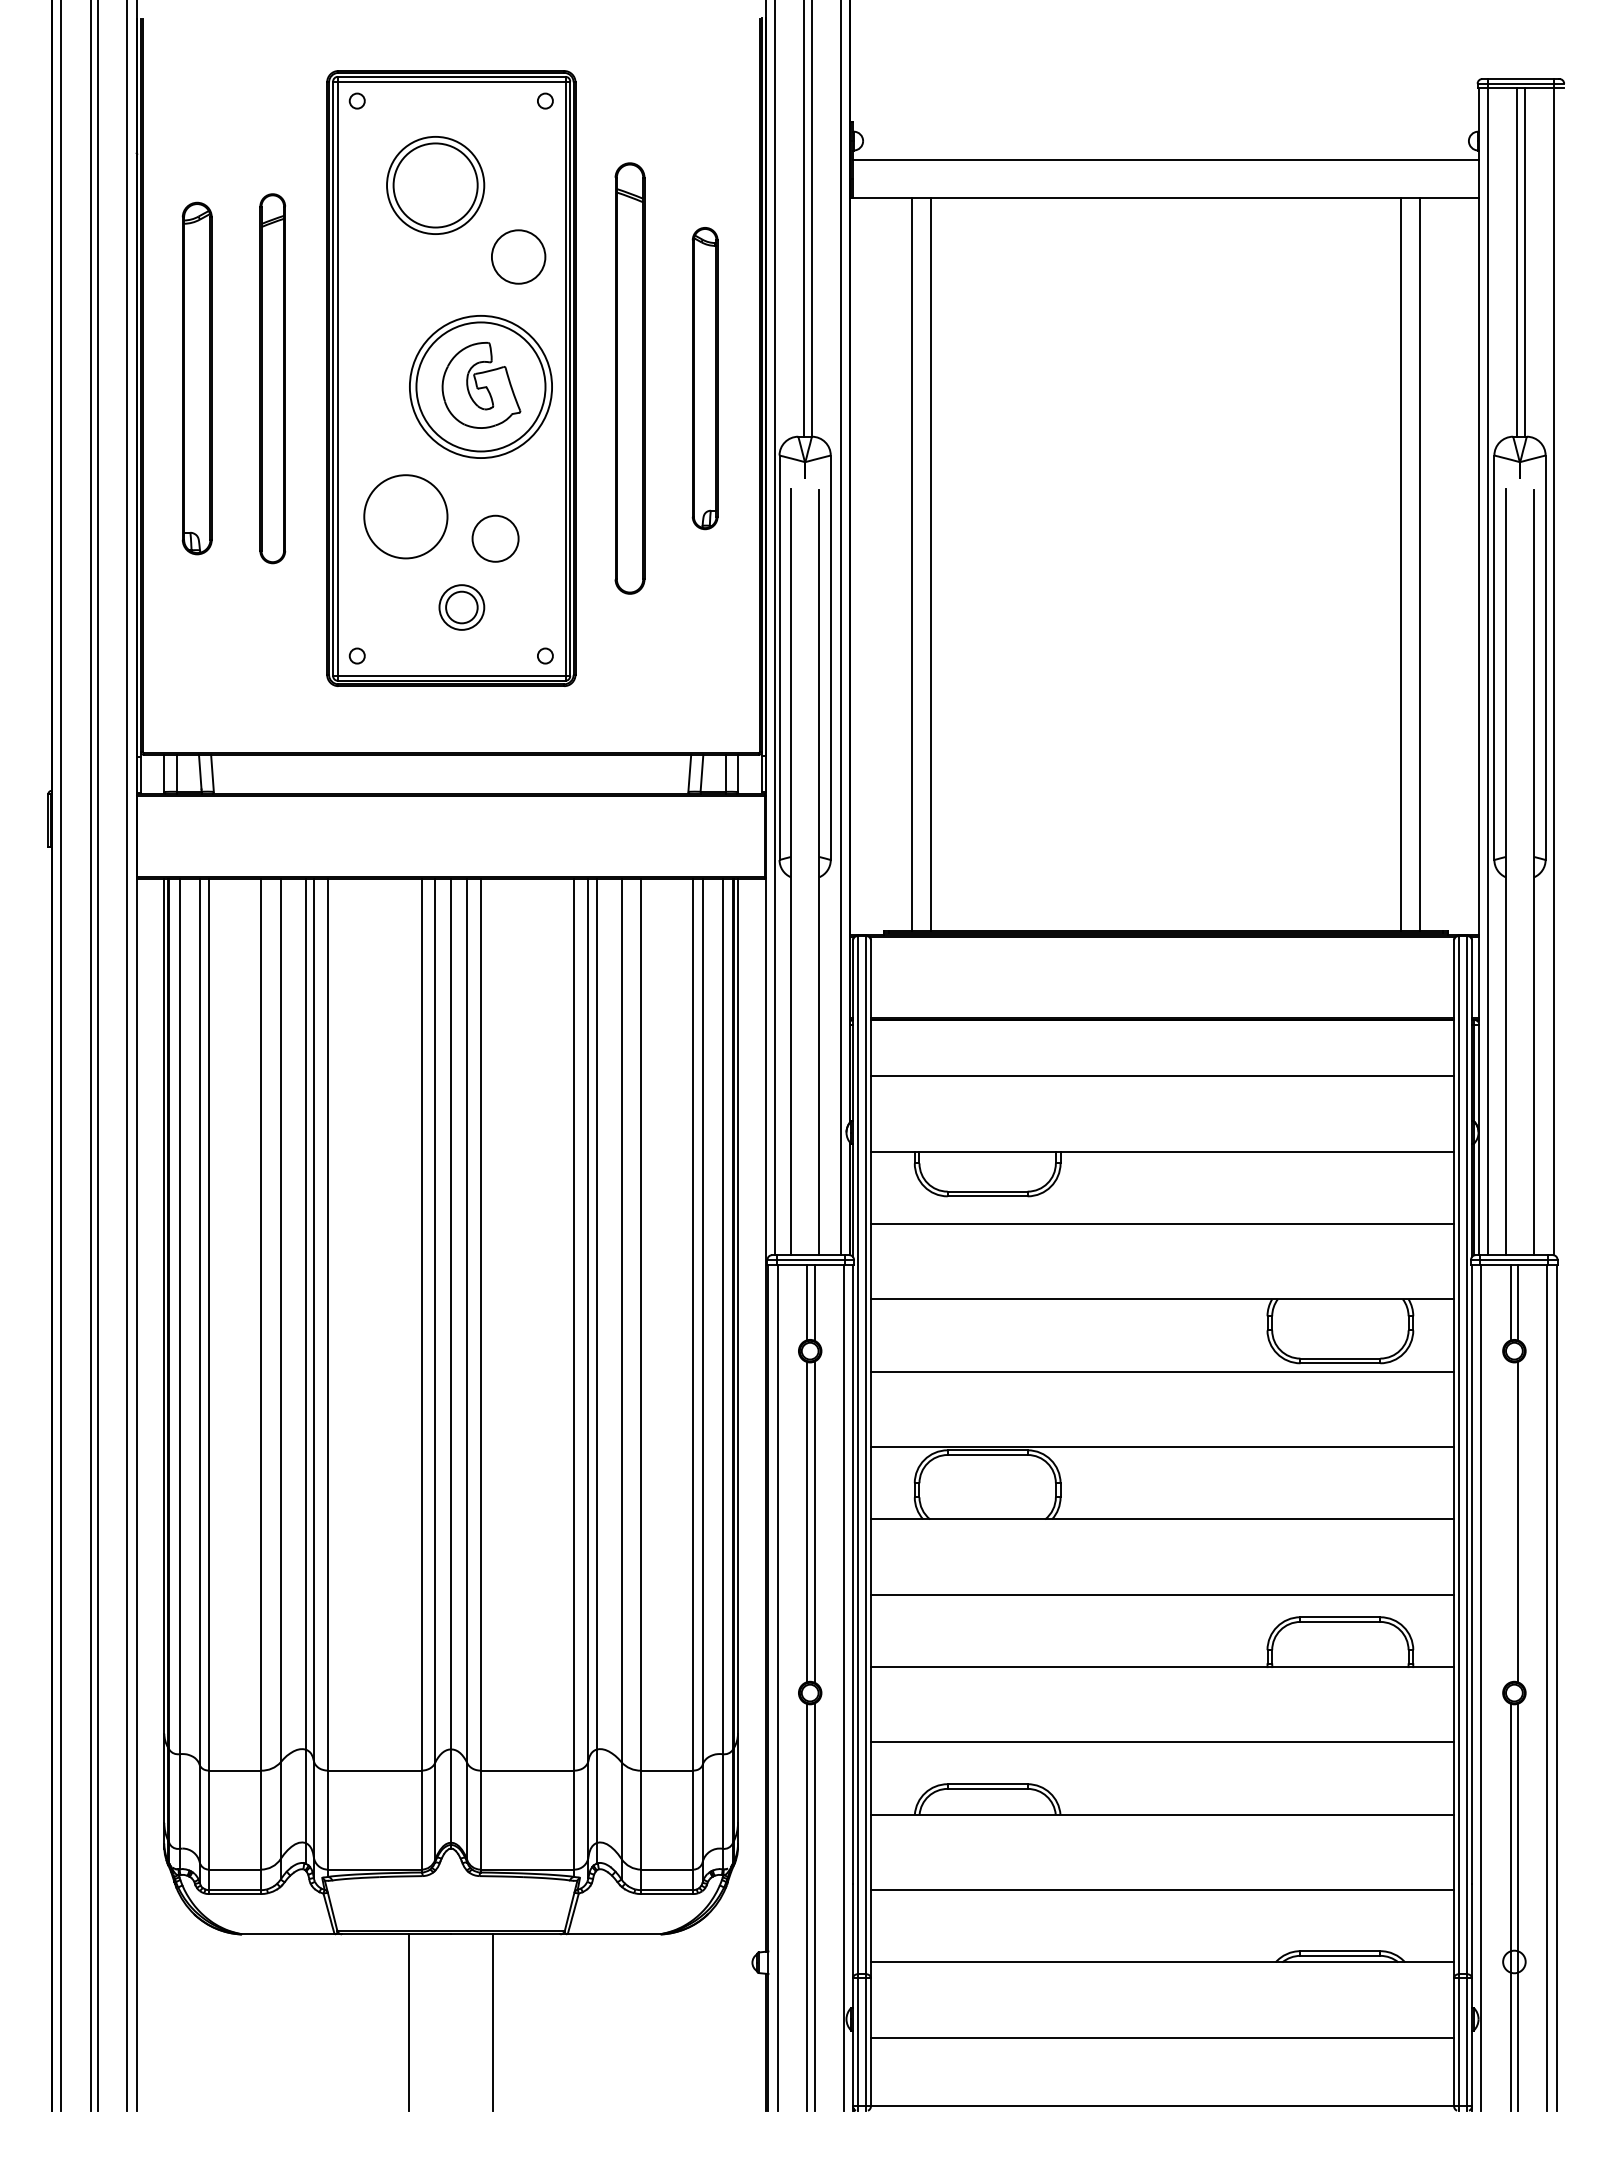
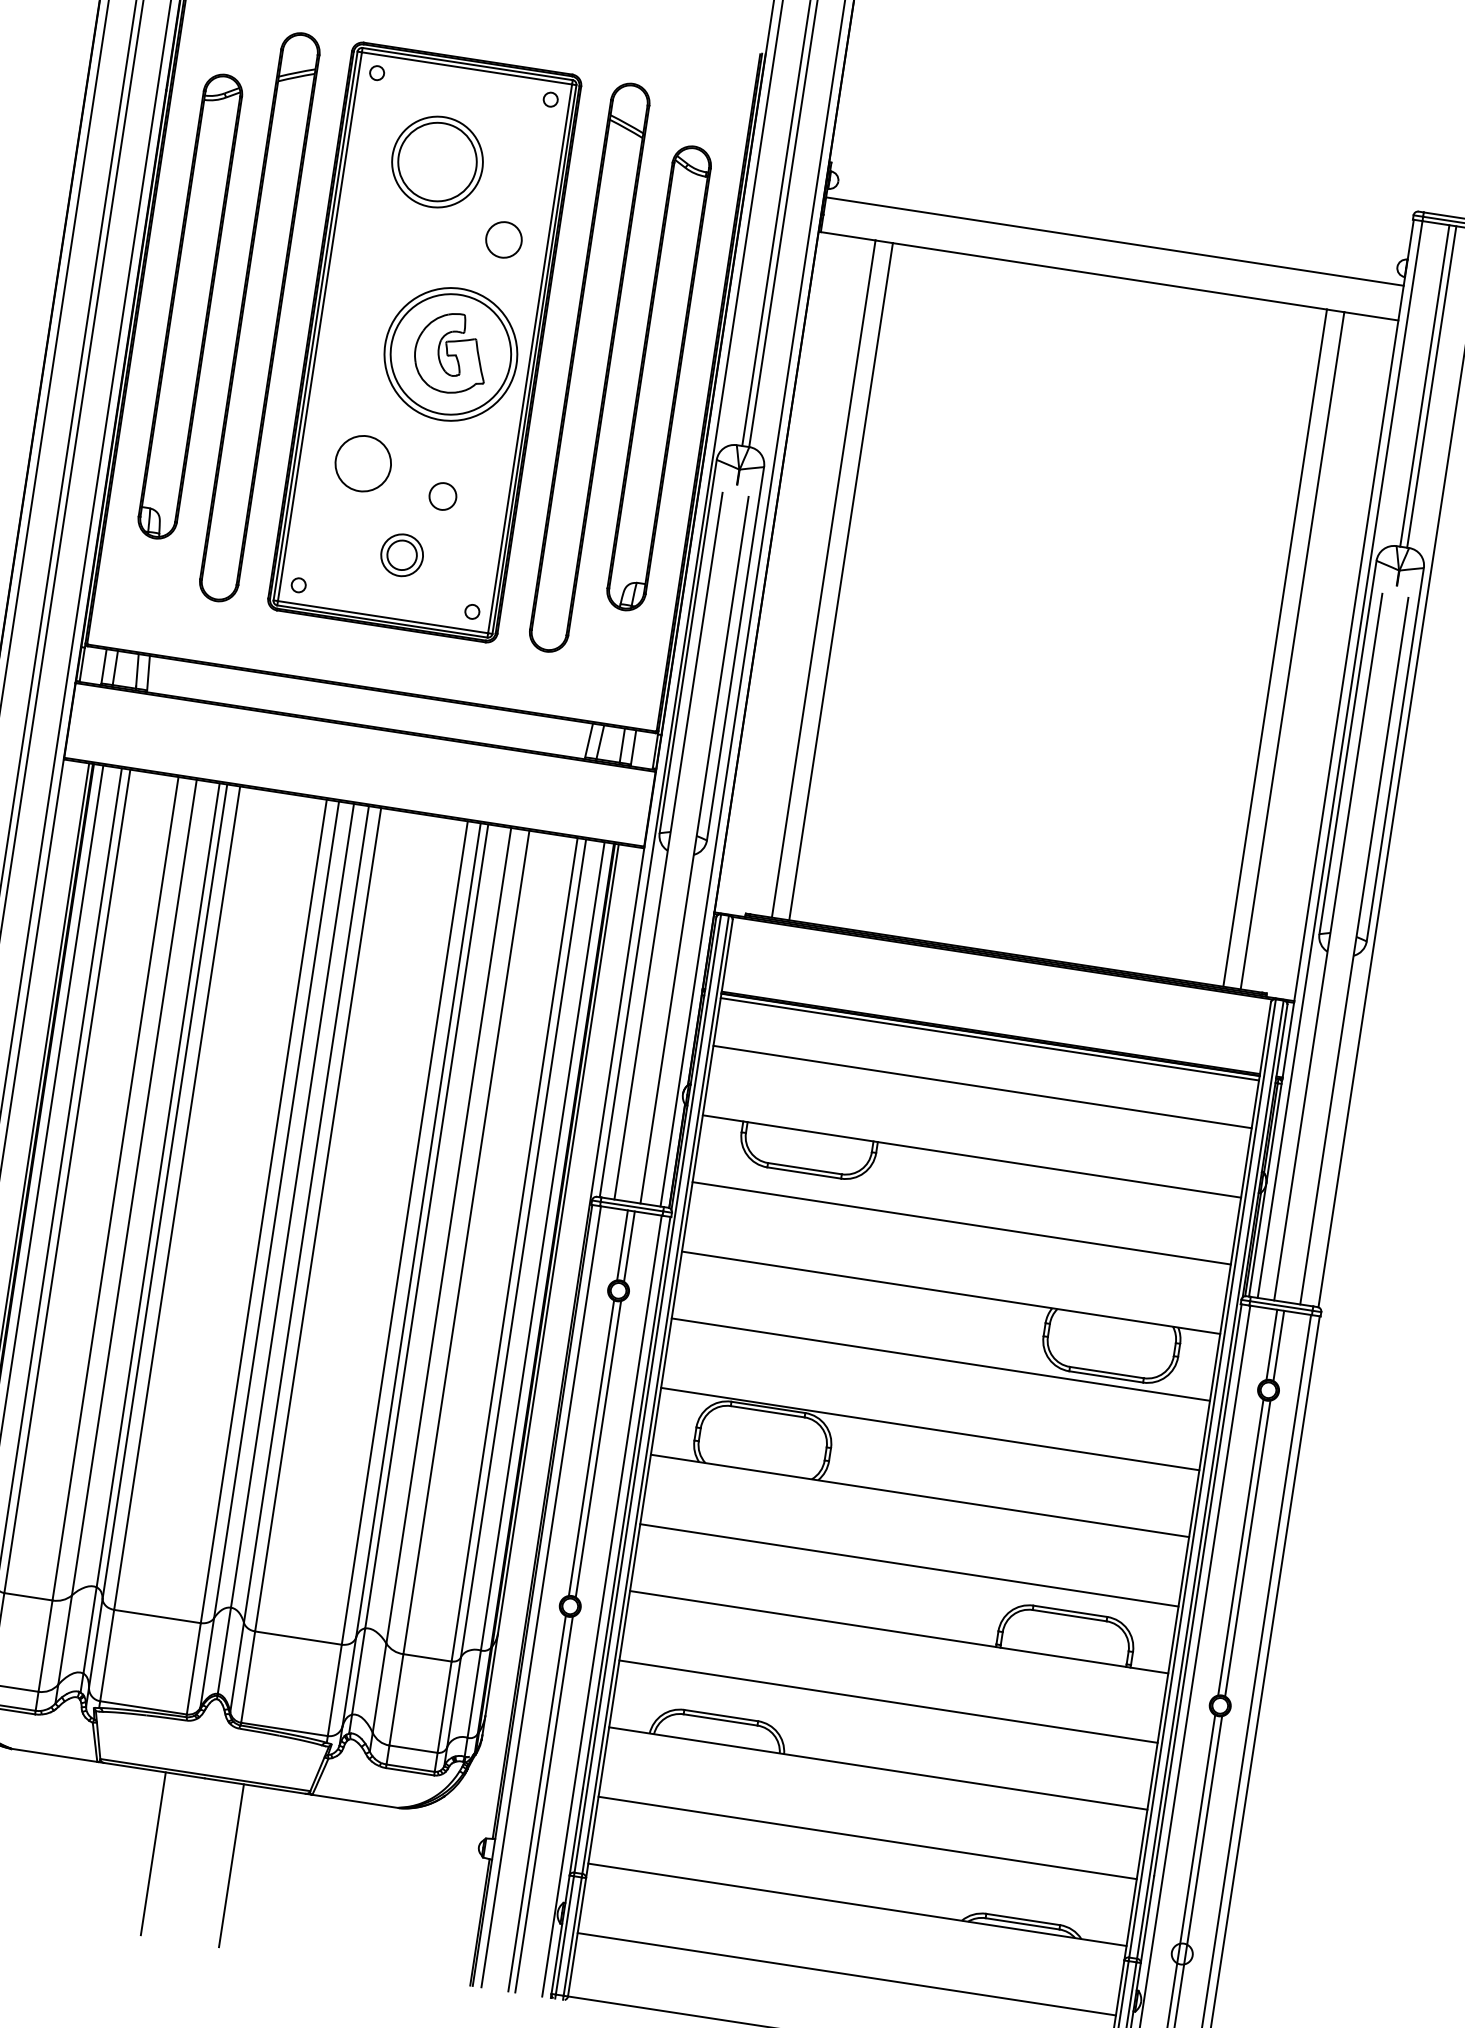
circle: (518, 257) -> (503, 240), size x0.71
part: (196, 378) -> (189, 306), size x1.43
part: (272, 378) -> (259, 317), size x1.67
part: (629, 378) -> (589, 367), size x1.43
part: (704, 378) -> (658, 378), size x1.67
circle: (405, 516) -> (362, 463), size x0.71
circle: (495, 538) -> (442, 496), size x0.62
line: (1162, 1024) -> (989, 1039), added
line: (1510, 1521) -> (1240, 1546), added

